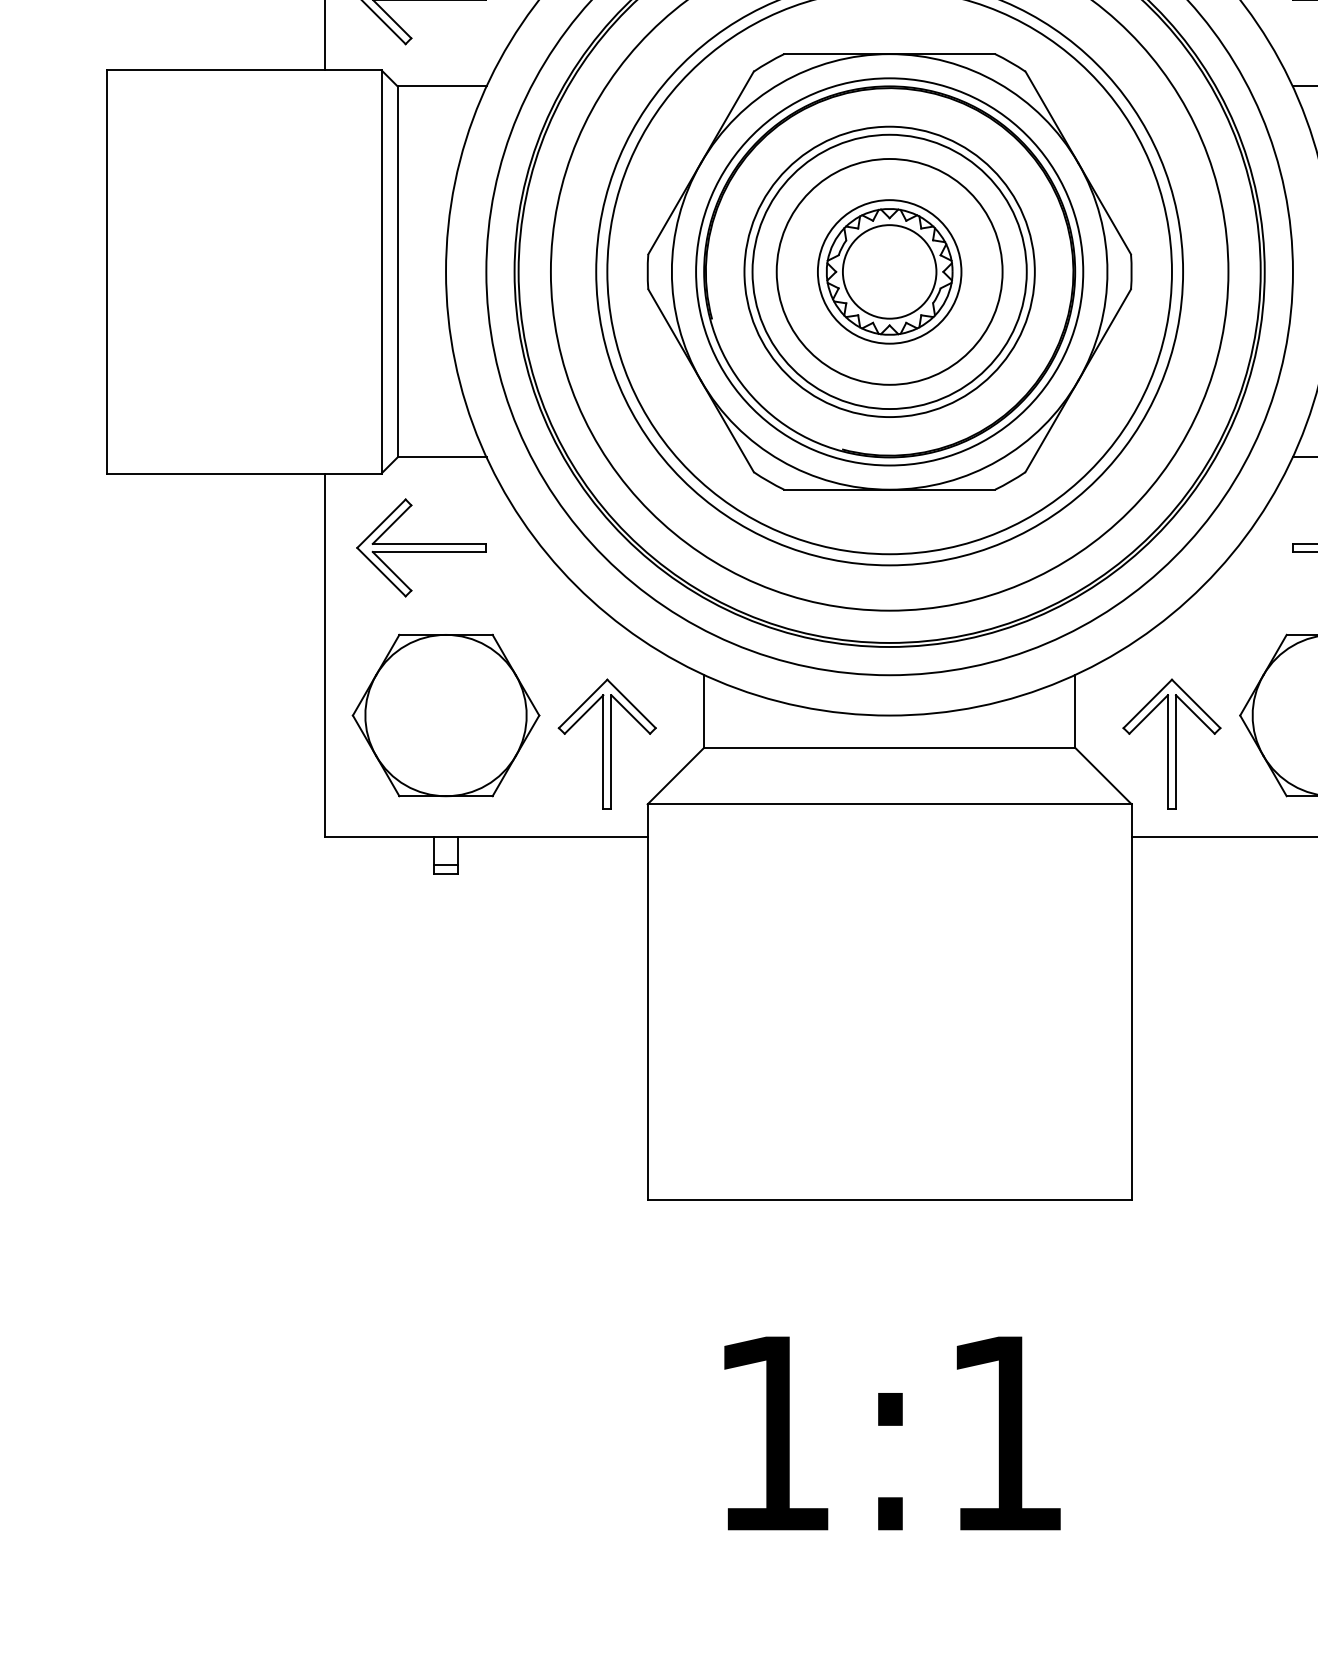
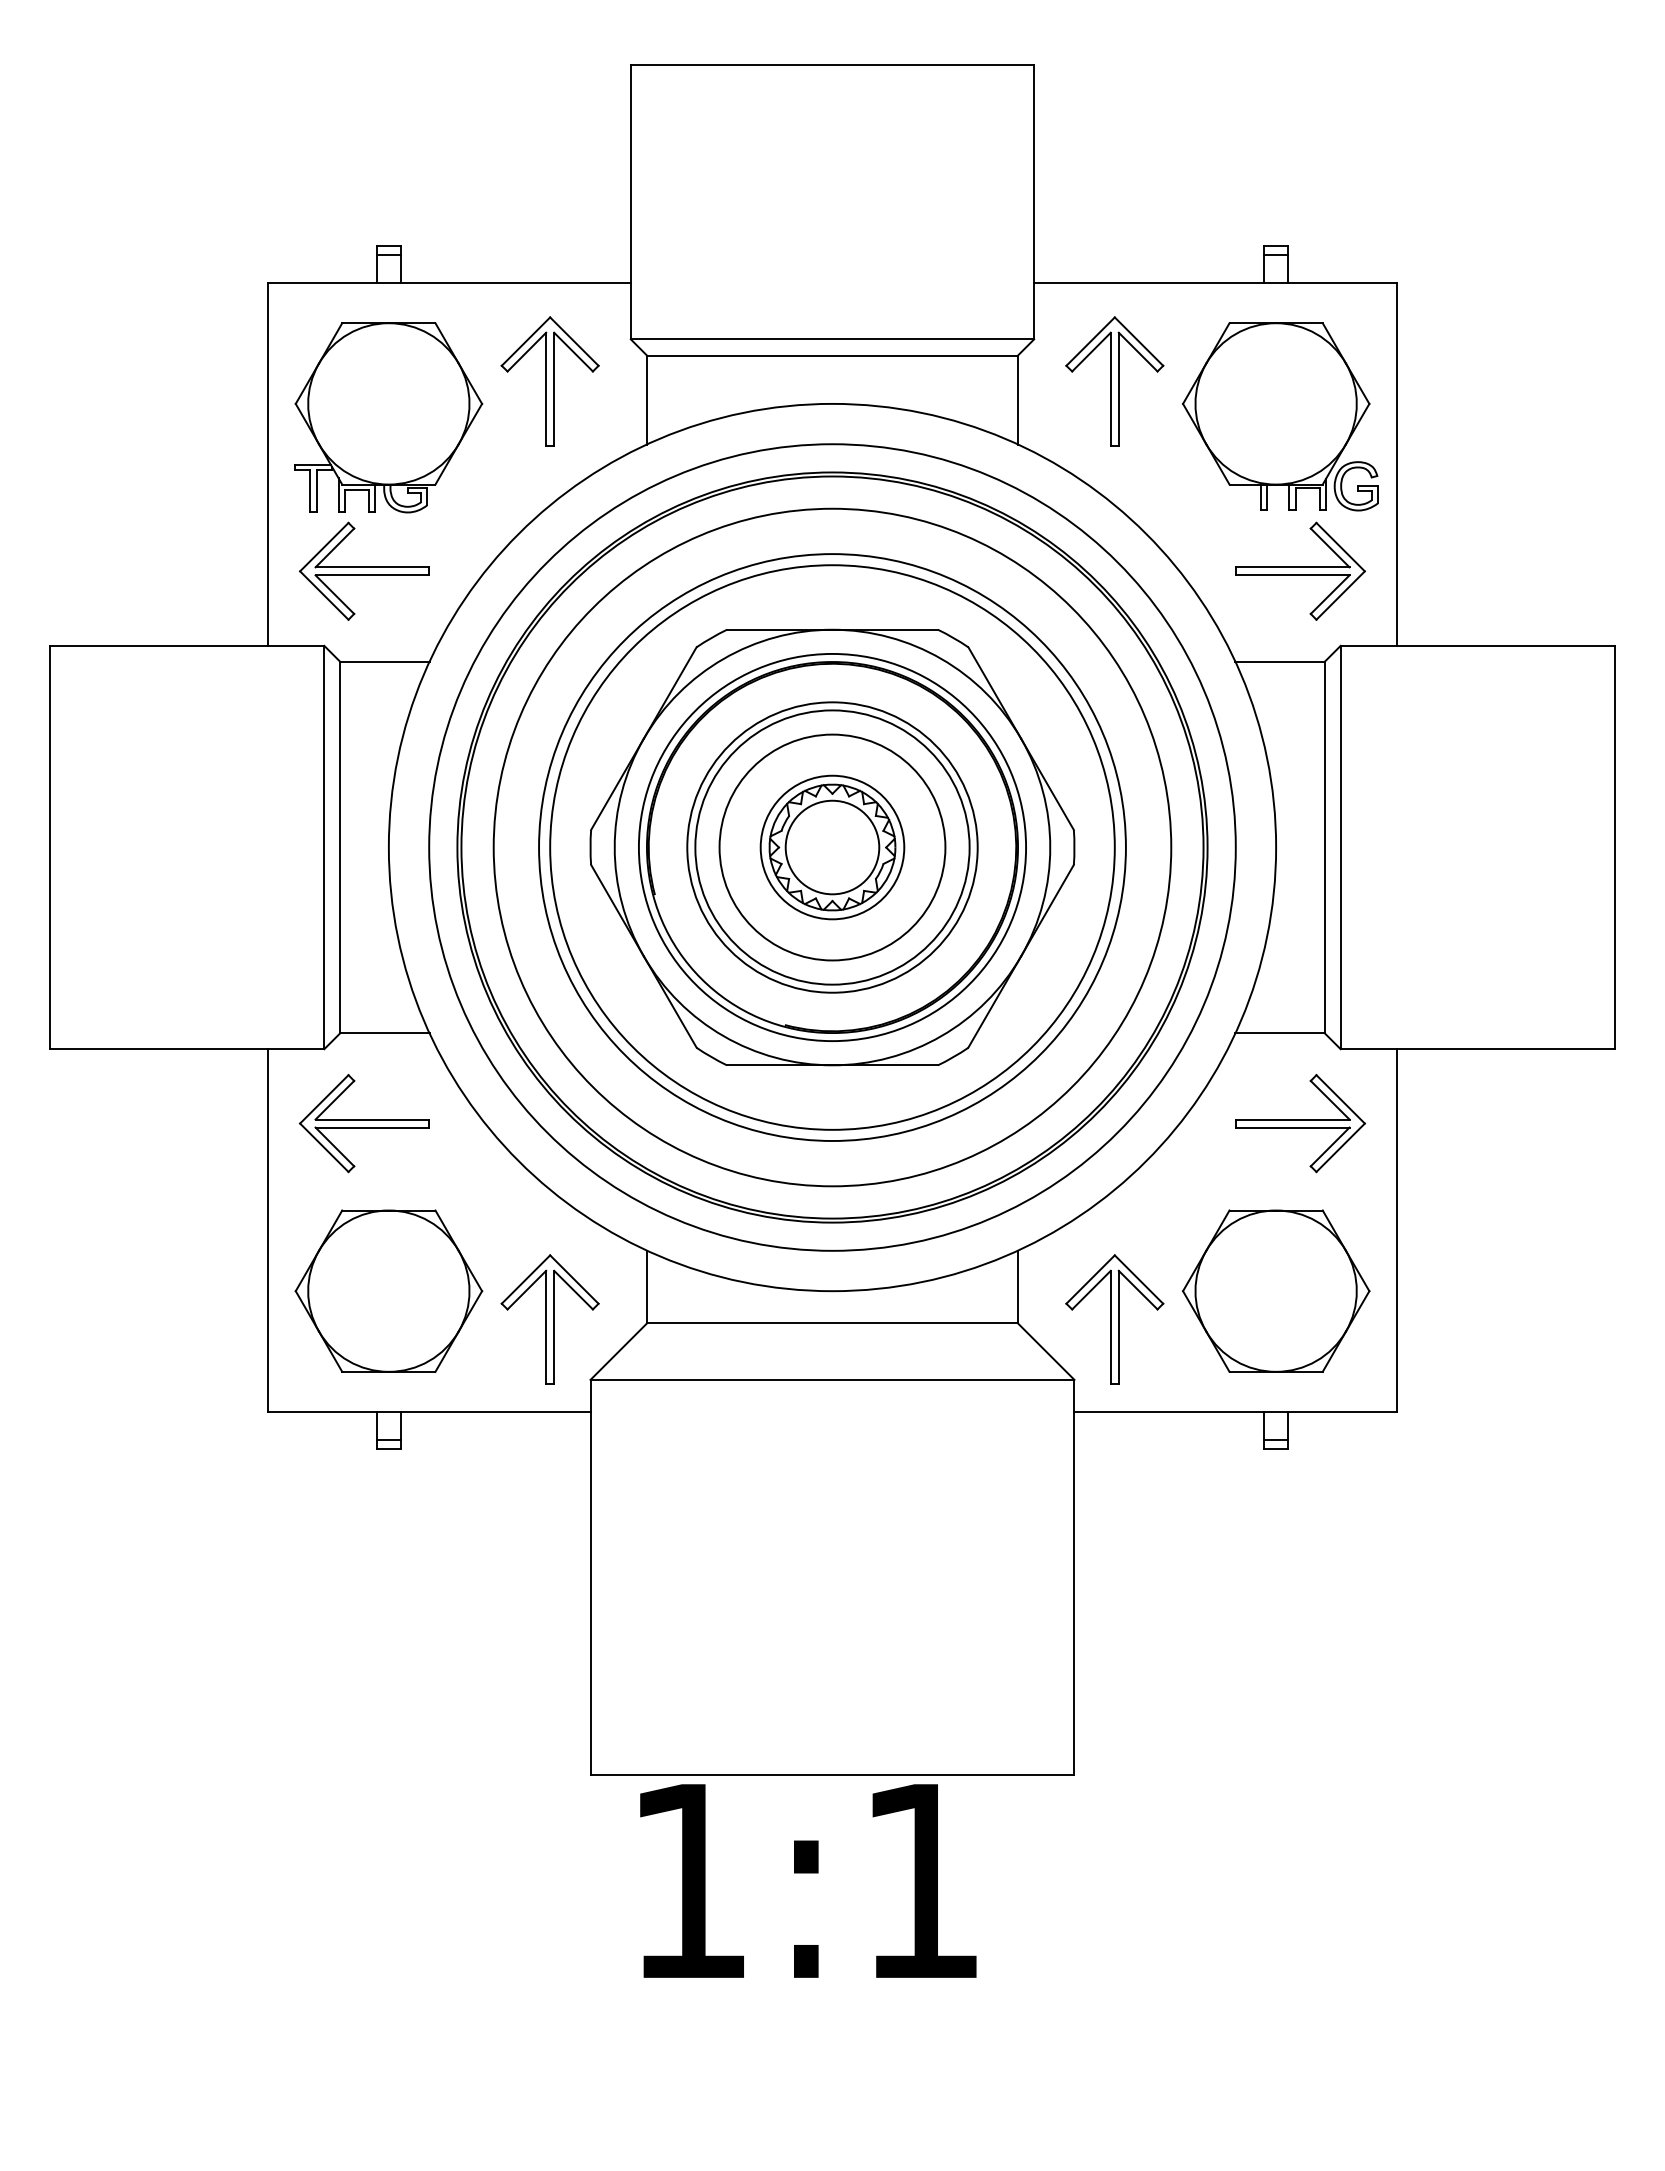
text: (892, 1432) -> (808, 1880), moved

